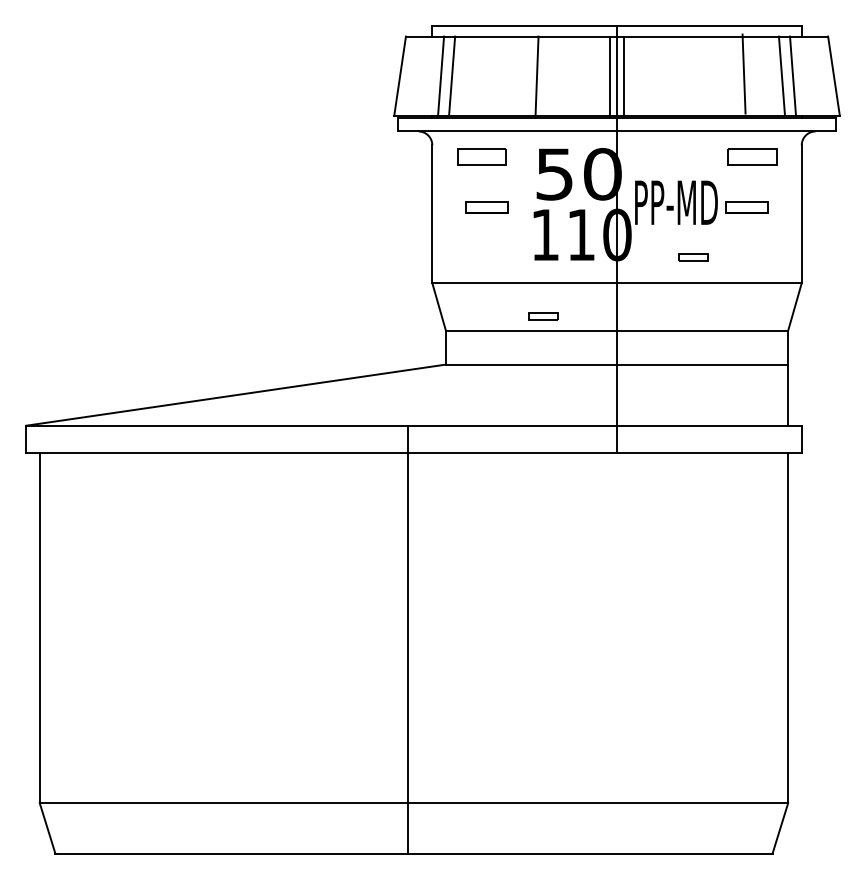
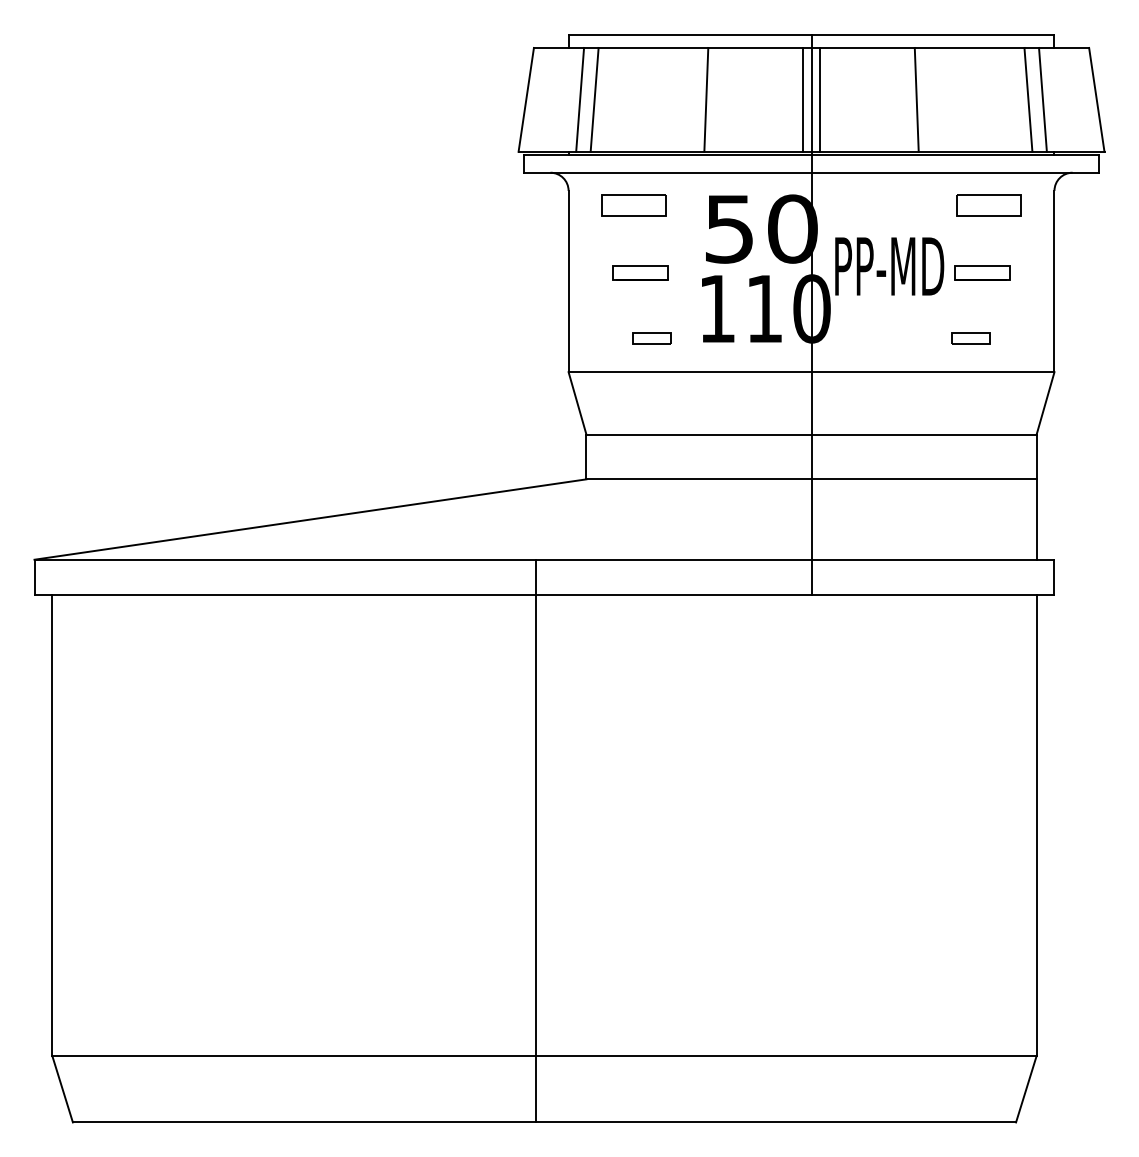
line: (743, 73) -> (916, 99), moved
part: (693, 257) -> (971, 338), moved
part: (543, 316) -> (651, 338), moved

